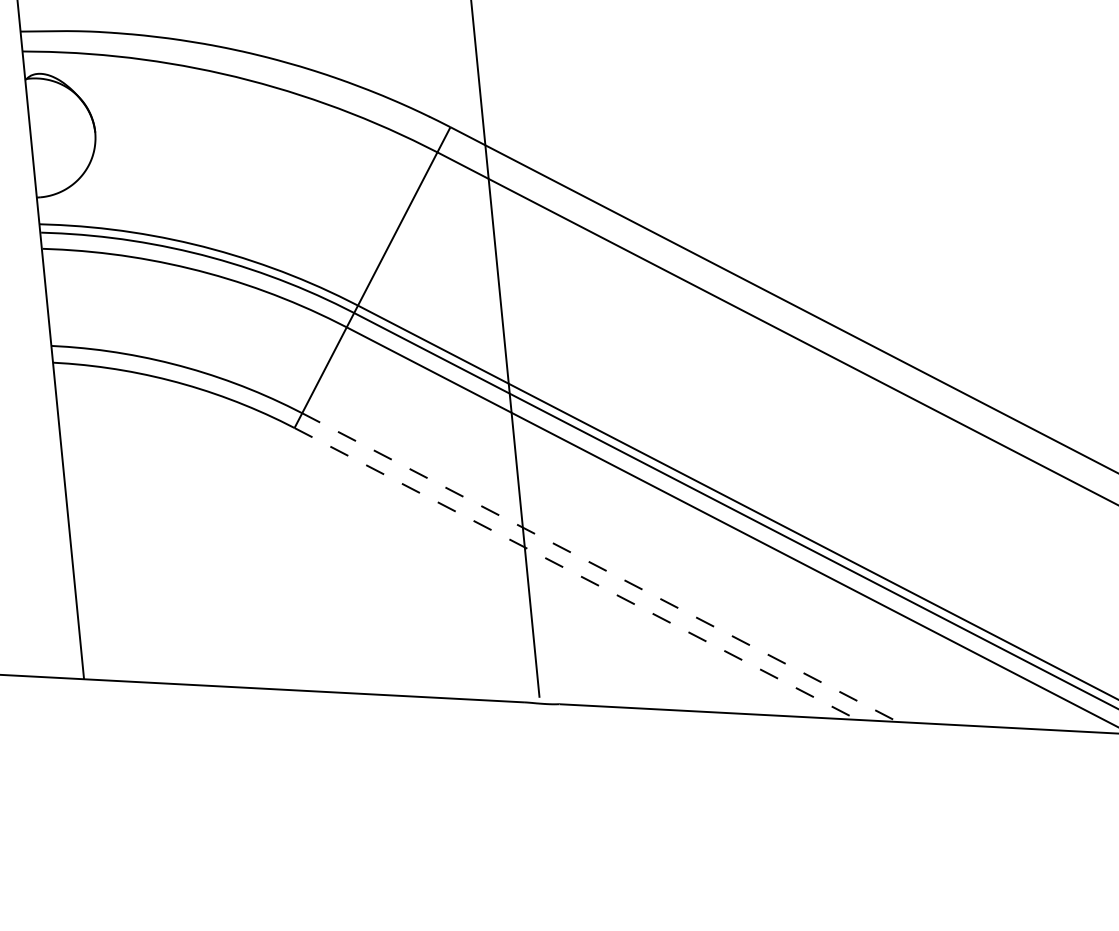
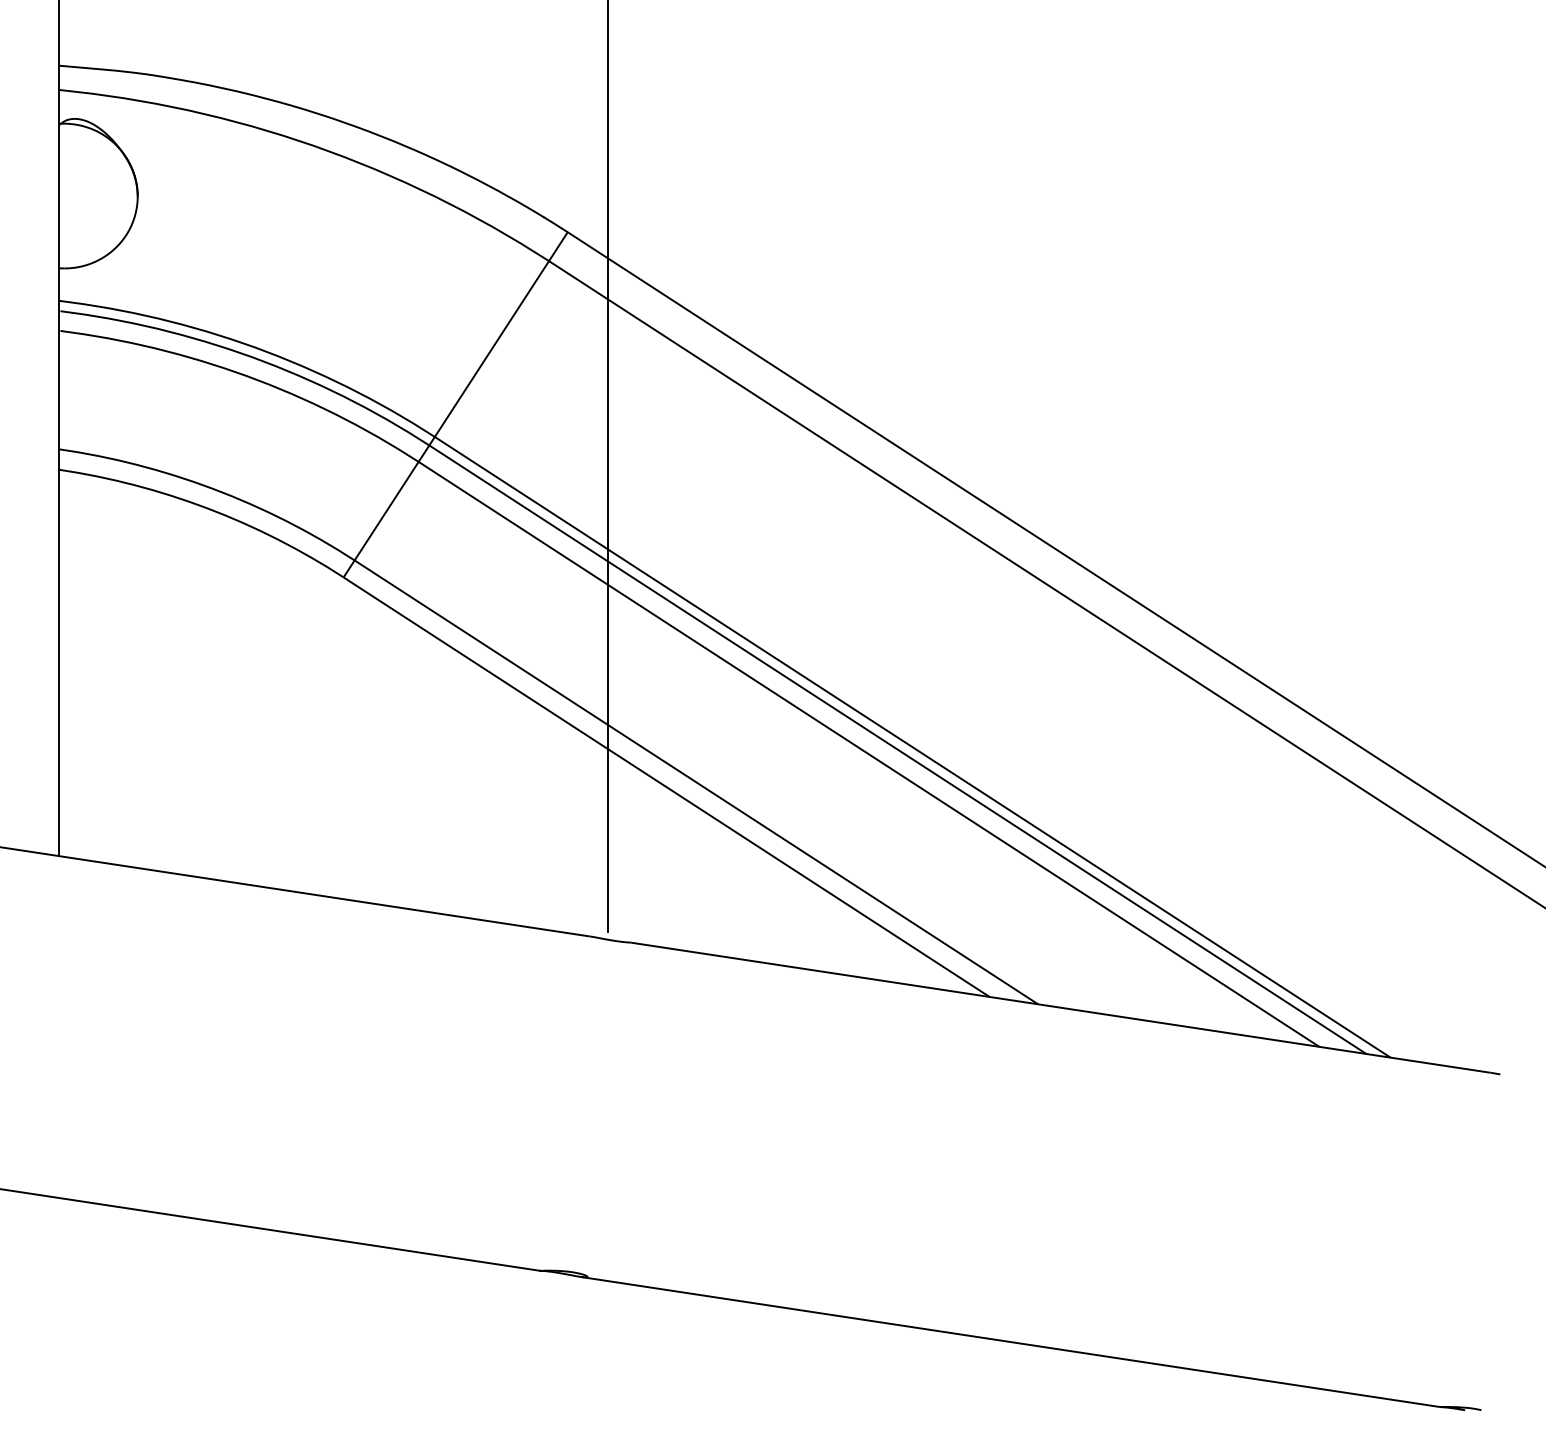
line: (600, 567) -> (696, 782), dashed -> solid
line: (576, 574) -> (667, 787), dashed -> solid

